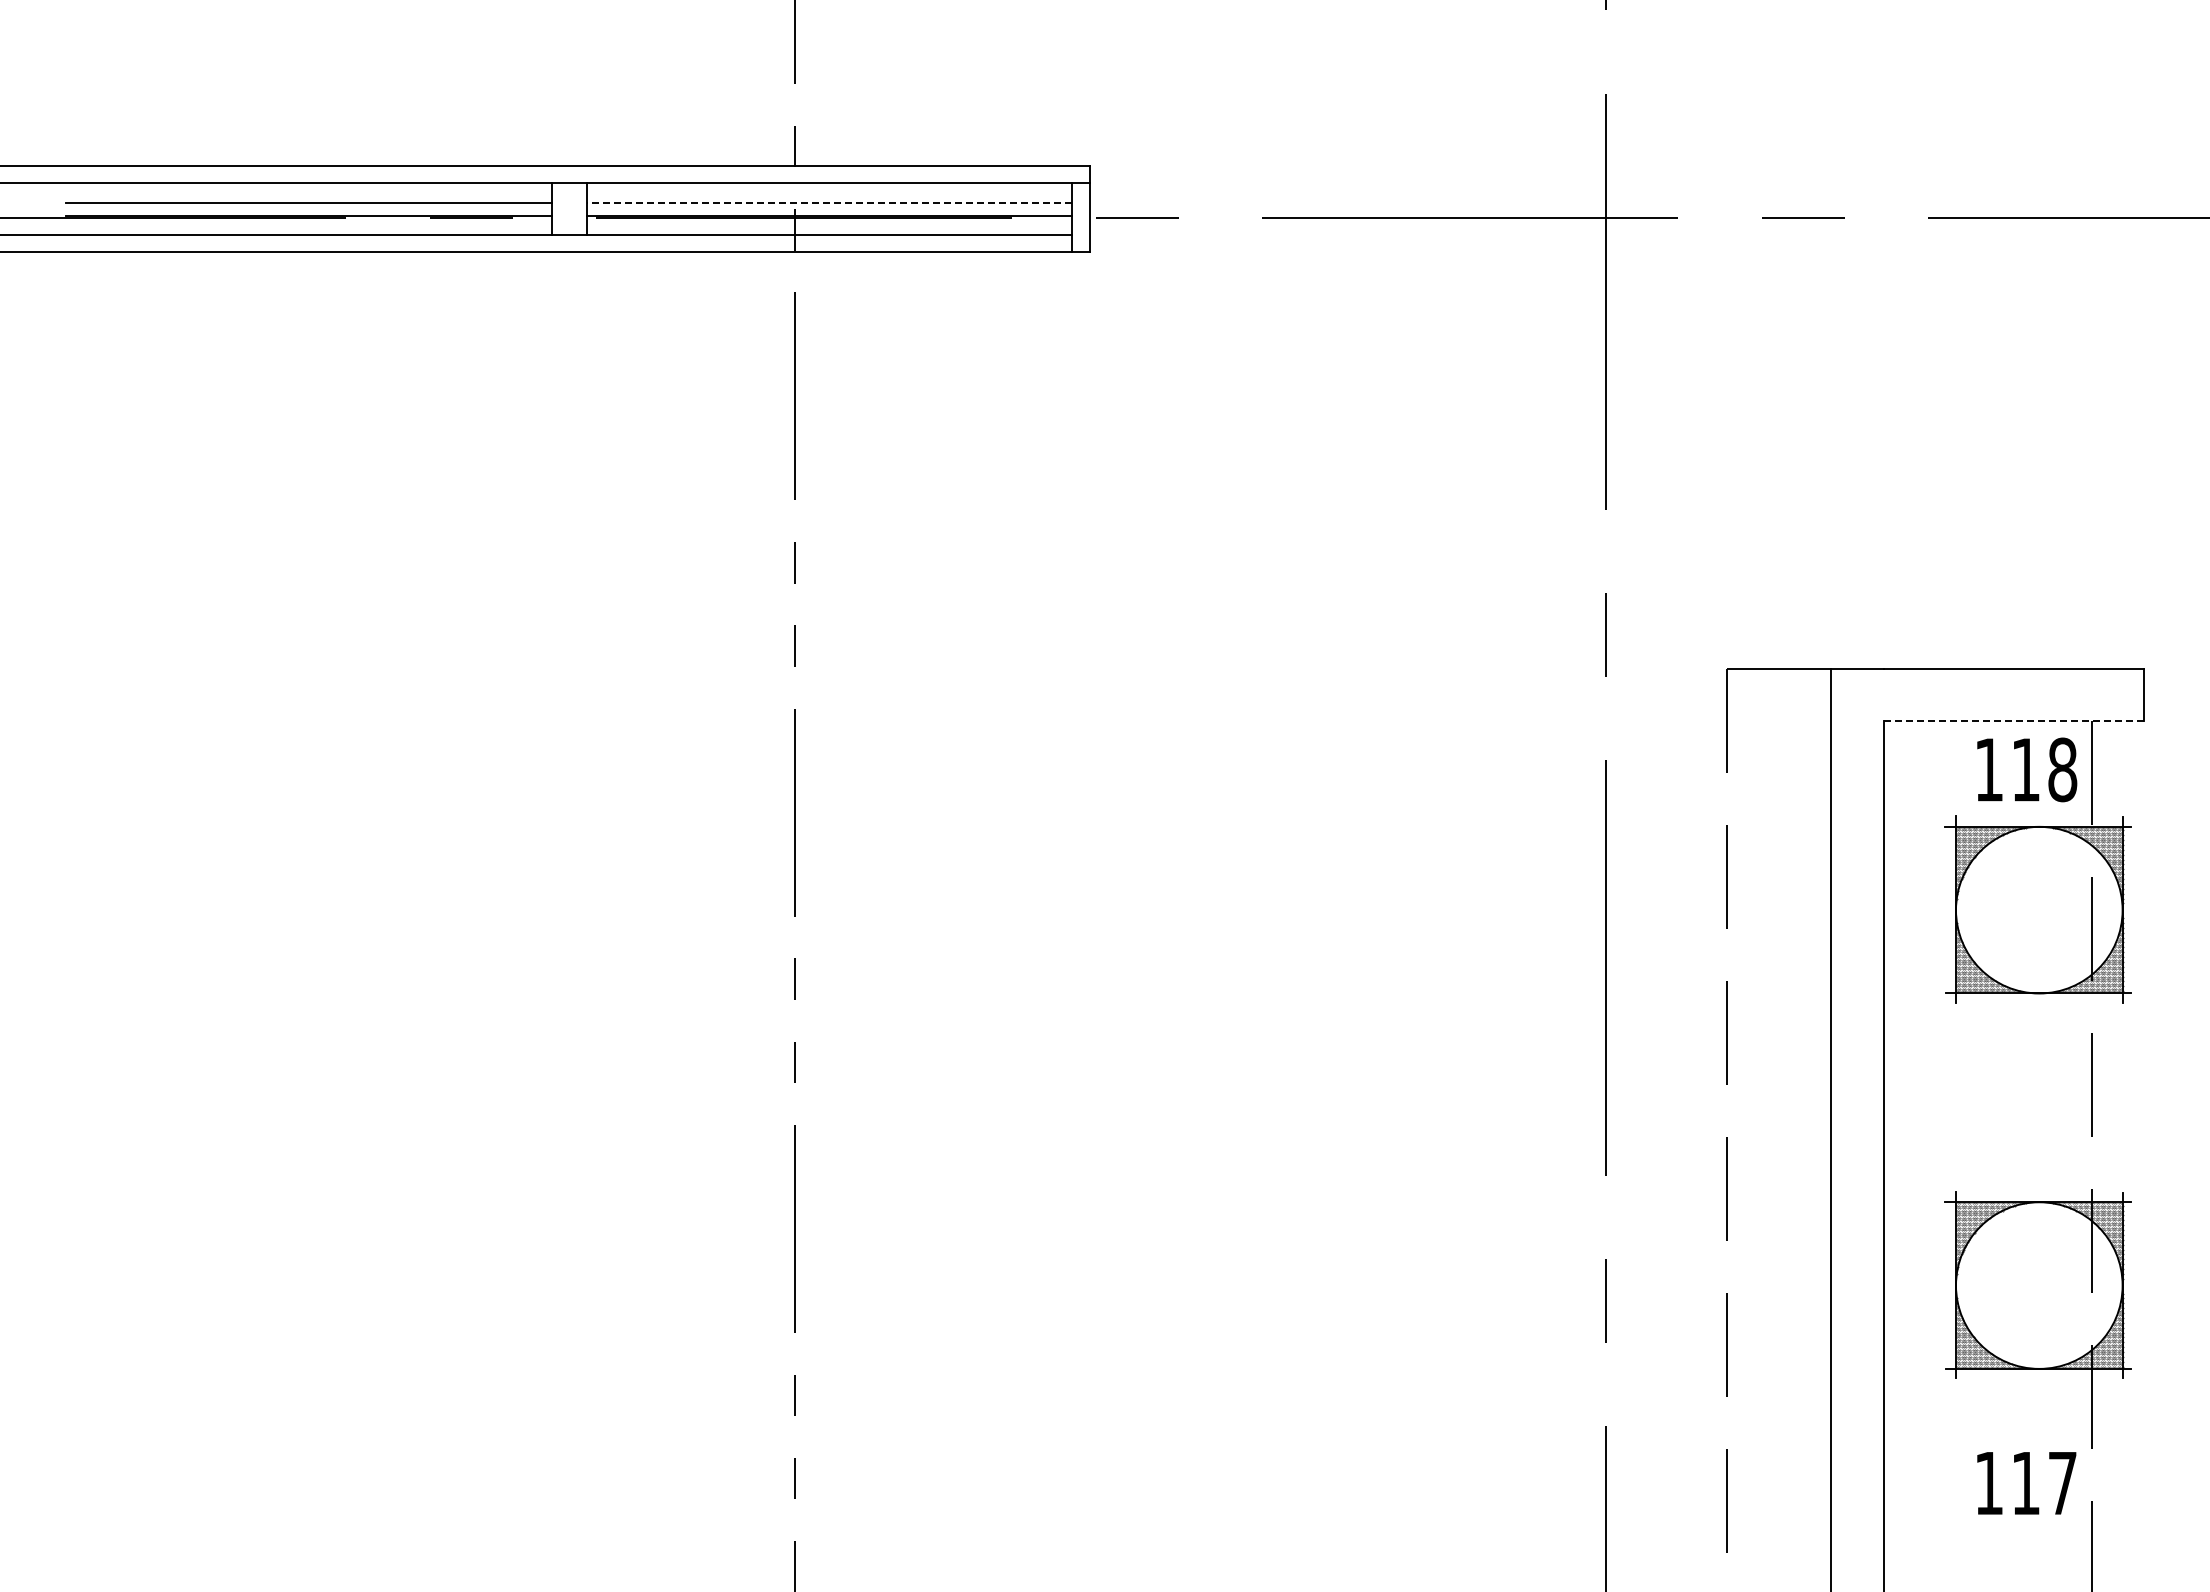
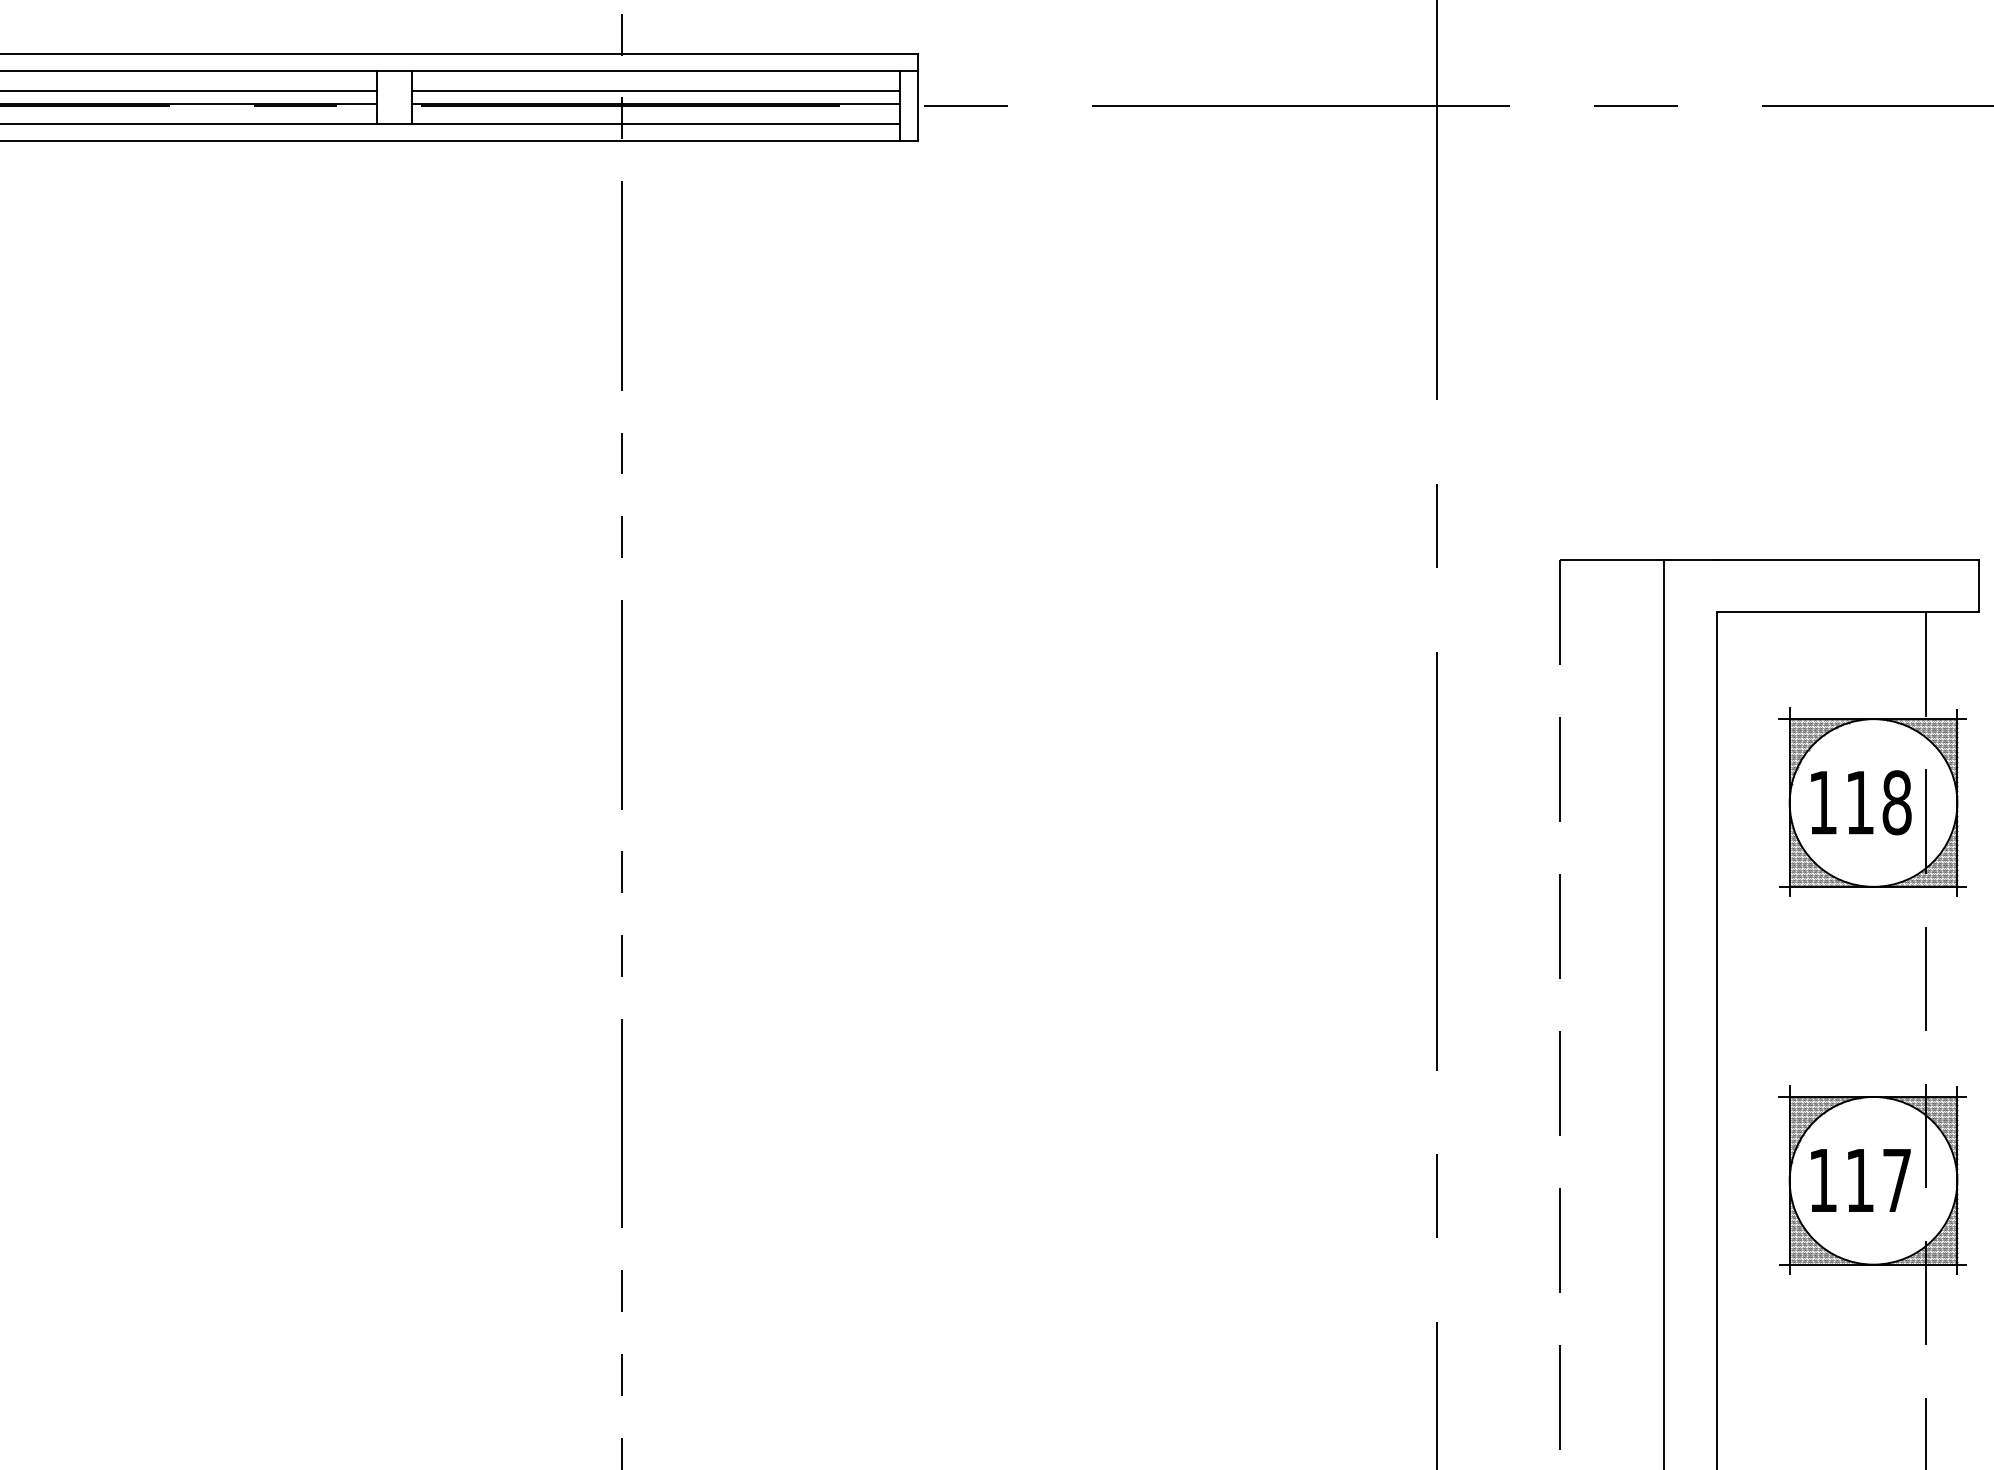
line: (829, 202) -> (656, 90), dashed -> solid
line: (2014, 720) -> (1848, 612), dashed -> solid
text: (2027, 769) -> (1861, 802), moved
text: (2026, 1483) -> (1860, 1180), moved

